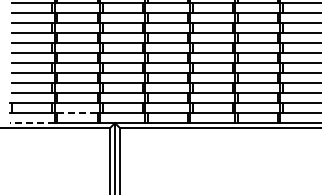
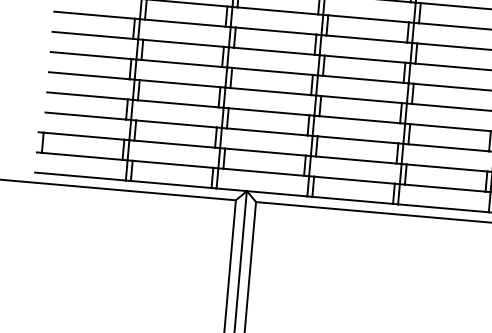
line: (77, 113) -> (172, 165), dashed -> solid
line: (32, 123) -> (80, 177), dashed -> solid

